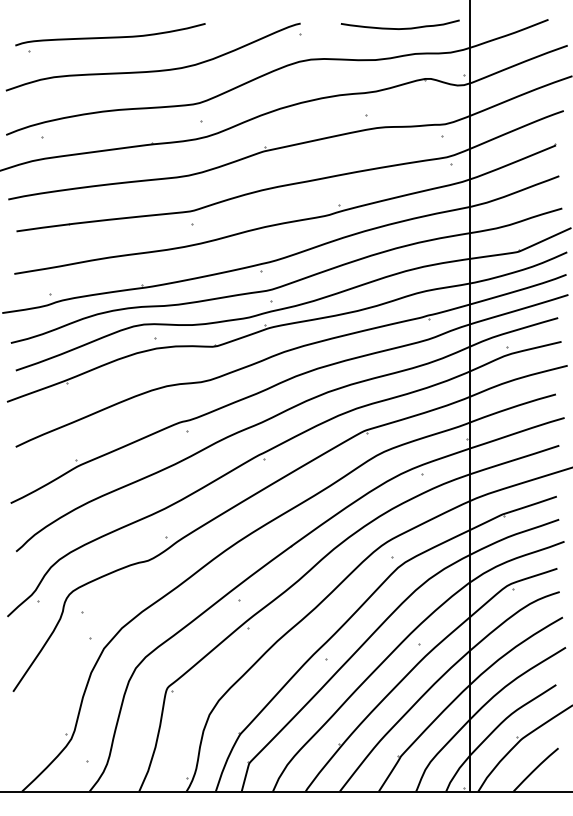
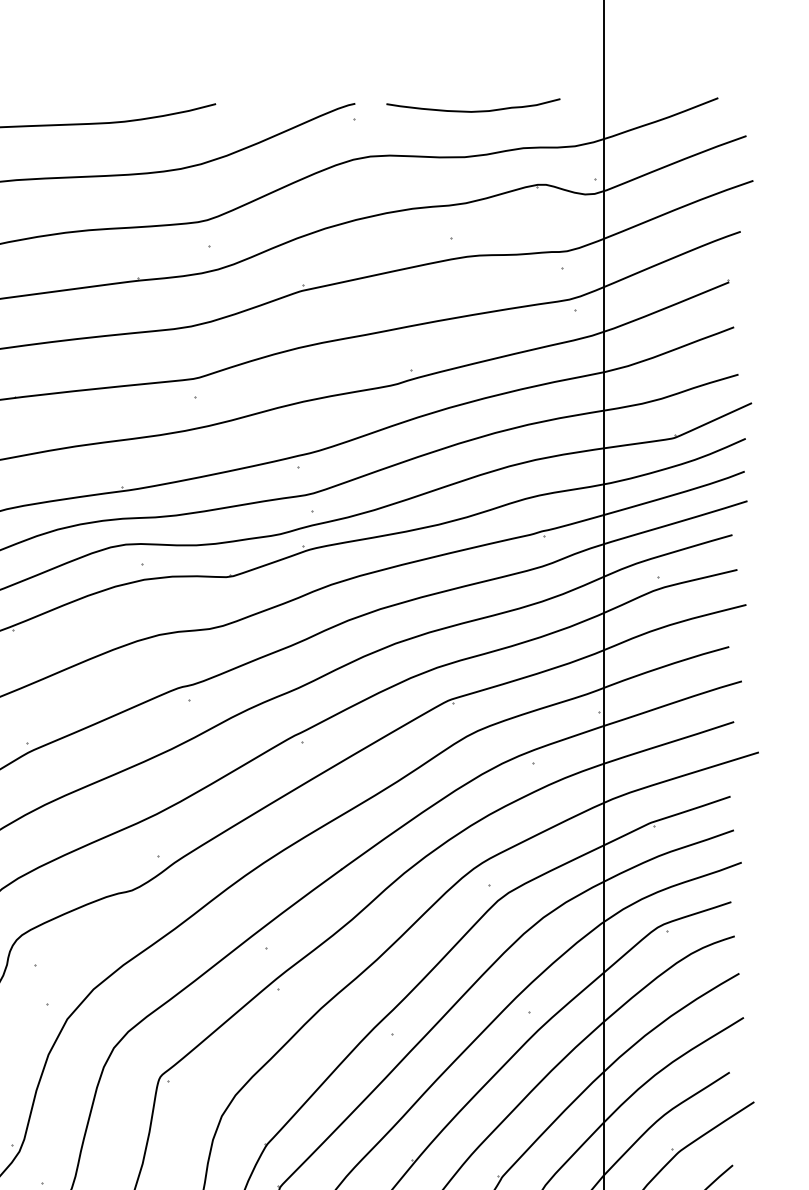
curve: (399, 28) -> (472, 110), moved

